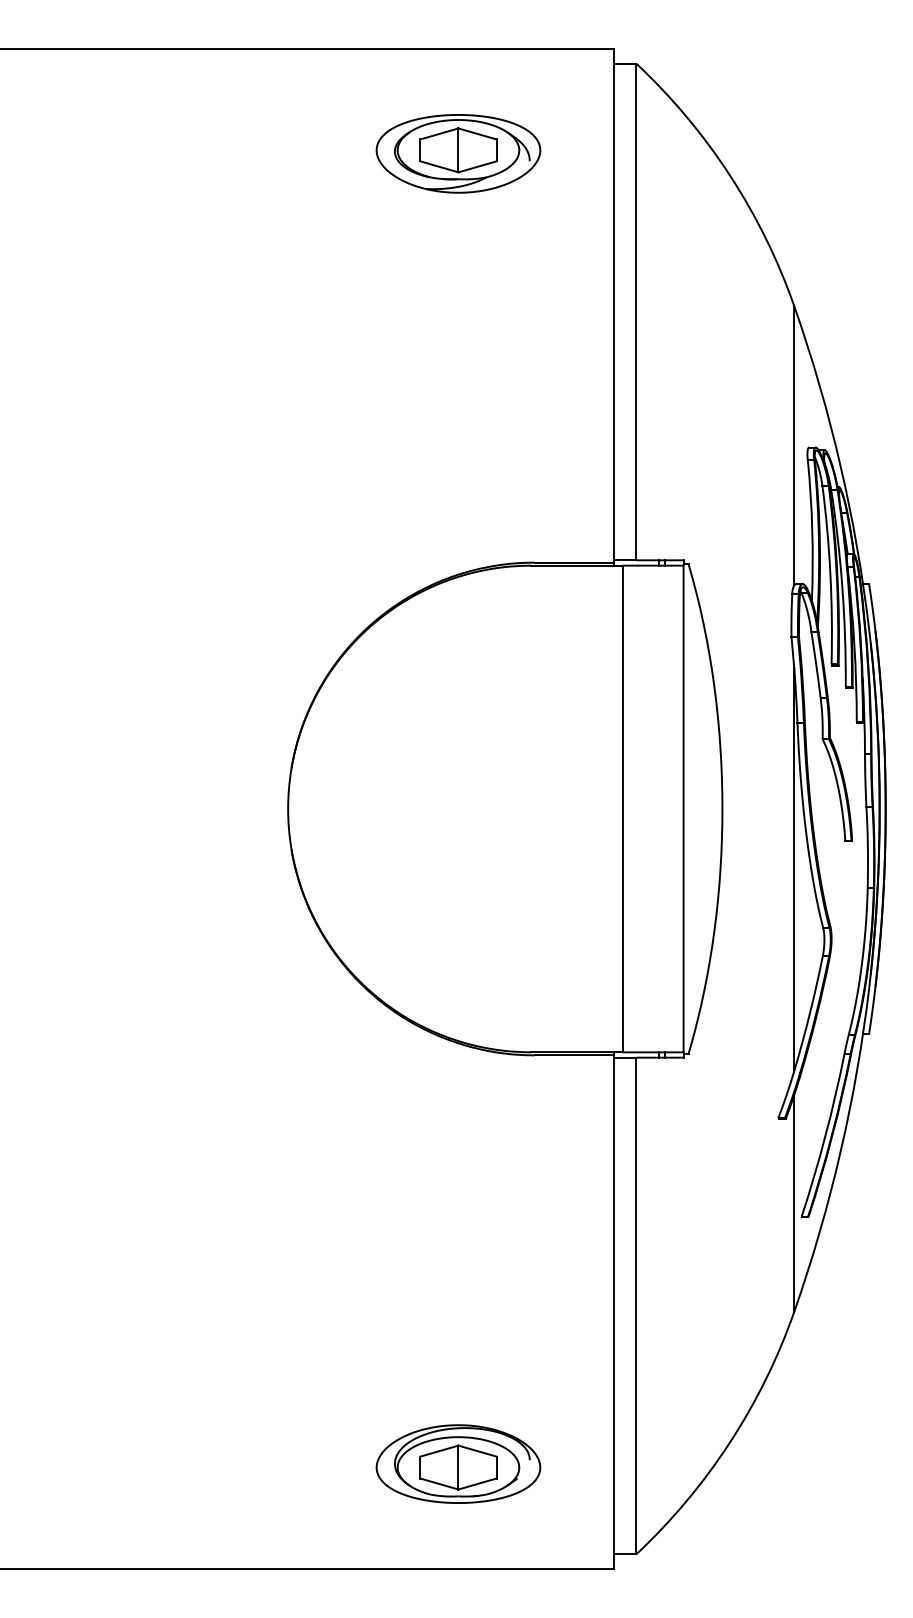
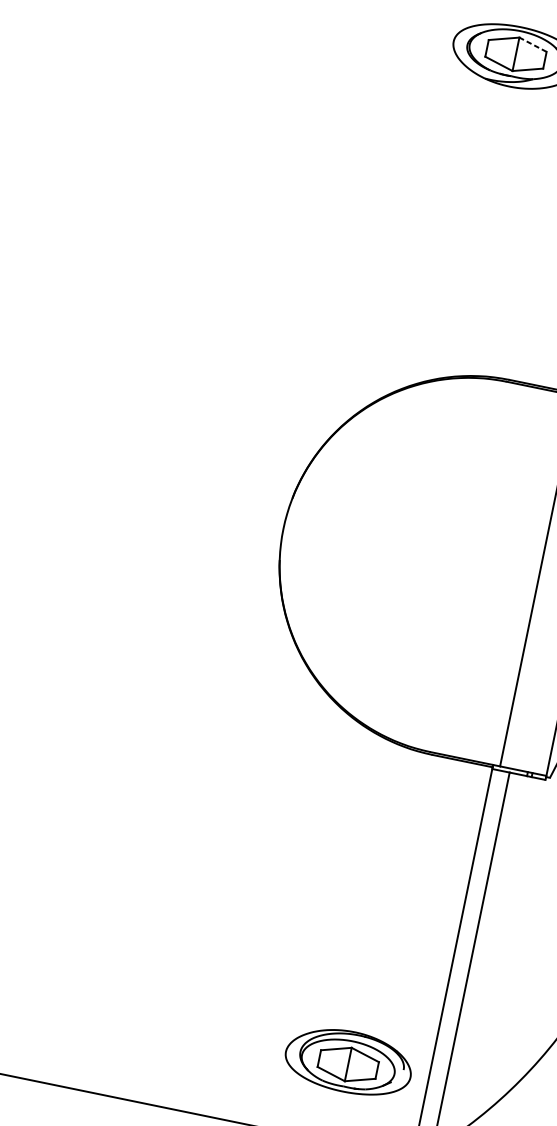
line: (477, 133) -> (533, 44), solid -> dashed
part: (458, 1463) -> (348, 1061), moved

